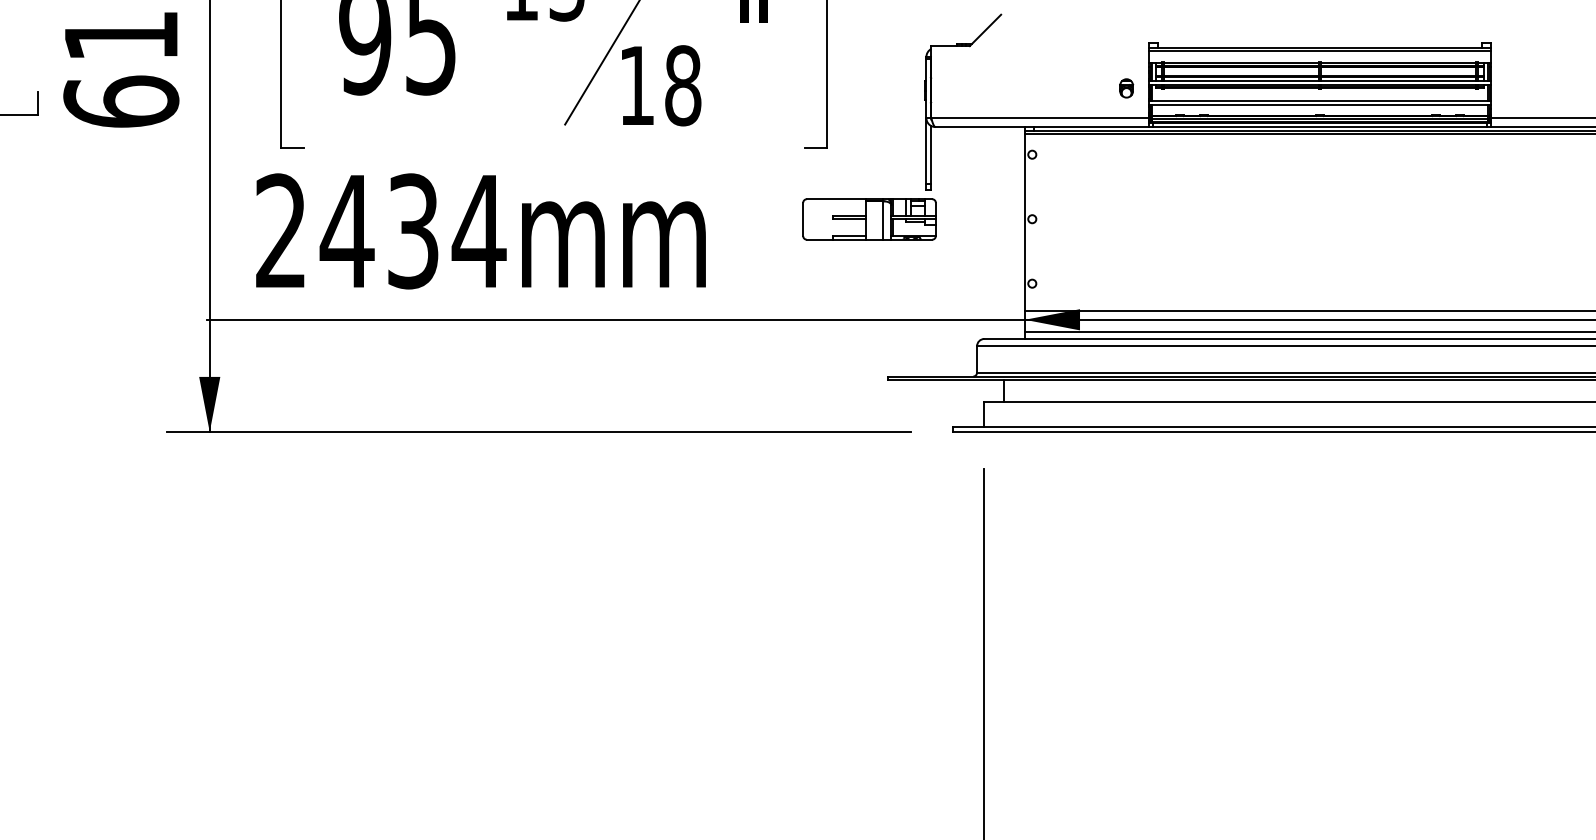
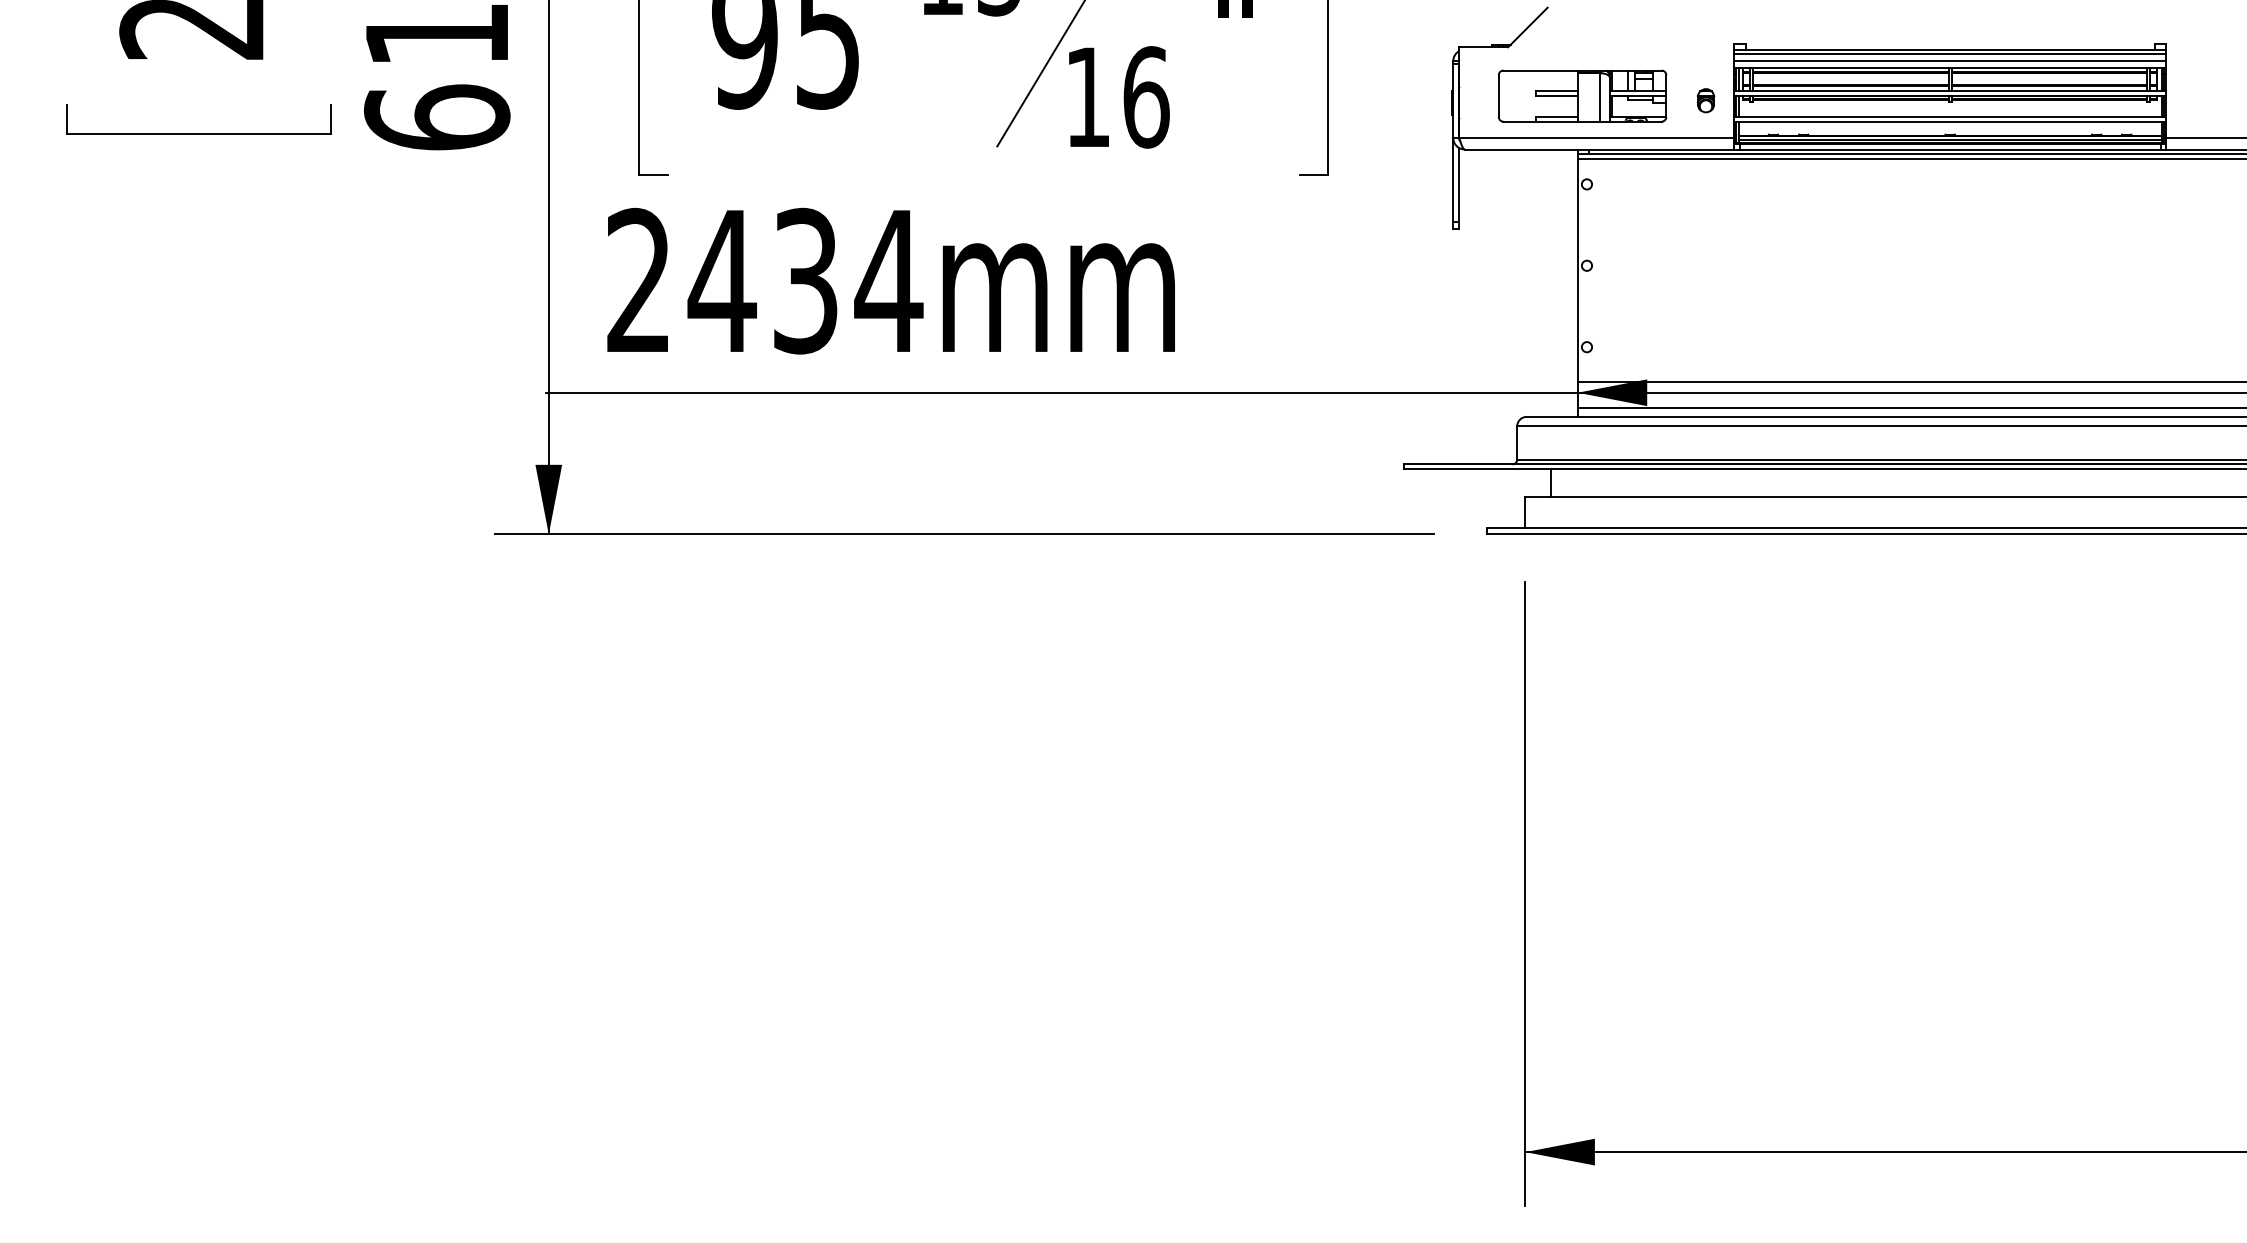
line: (1319, 57) -> (1949, 61), added
text: (683, 85) -> (1146, 97), 18 -> 16
part: (869, 218) -> (1582, 95), moved

